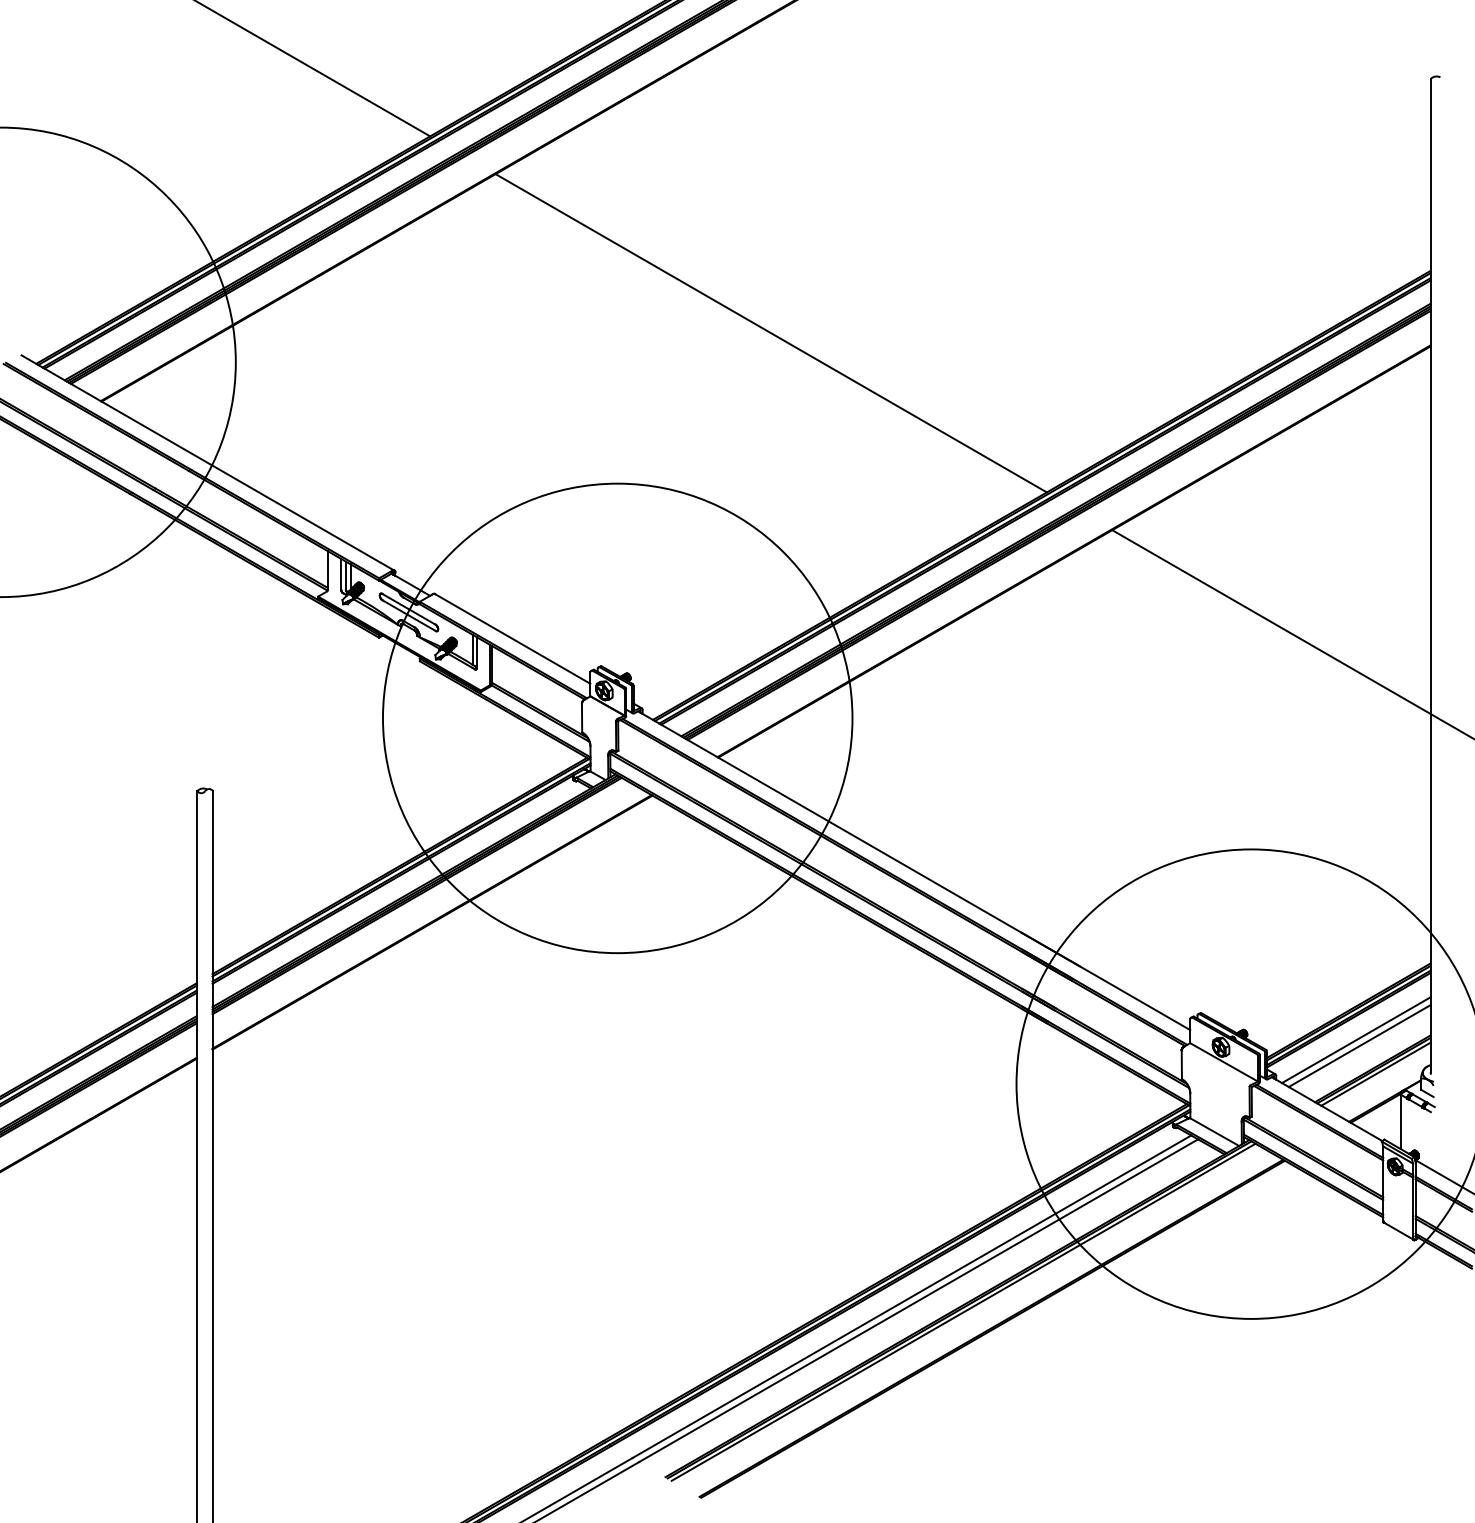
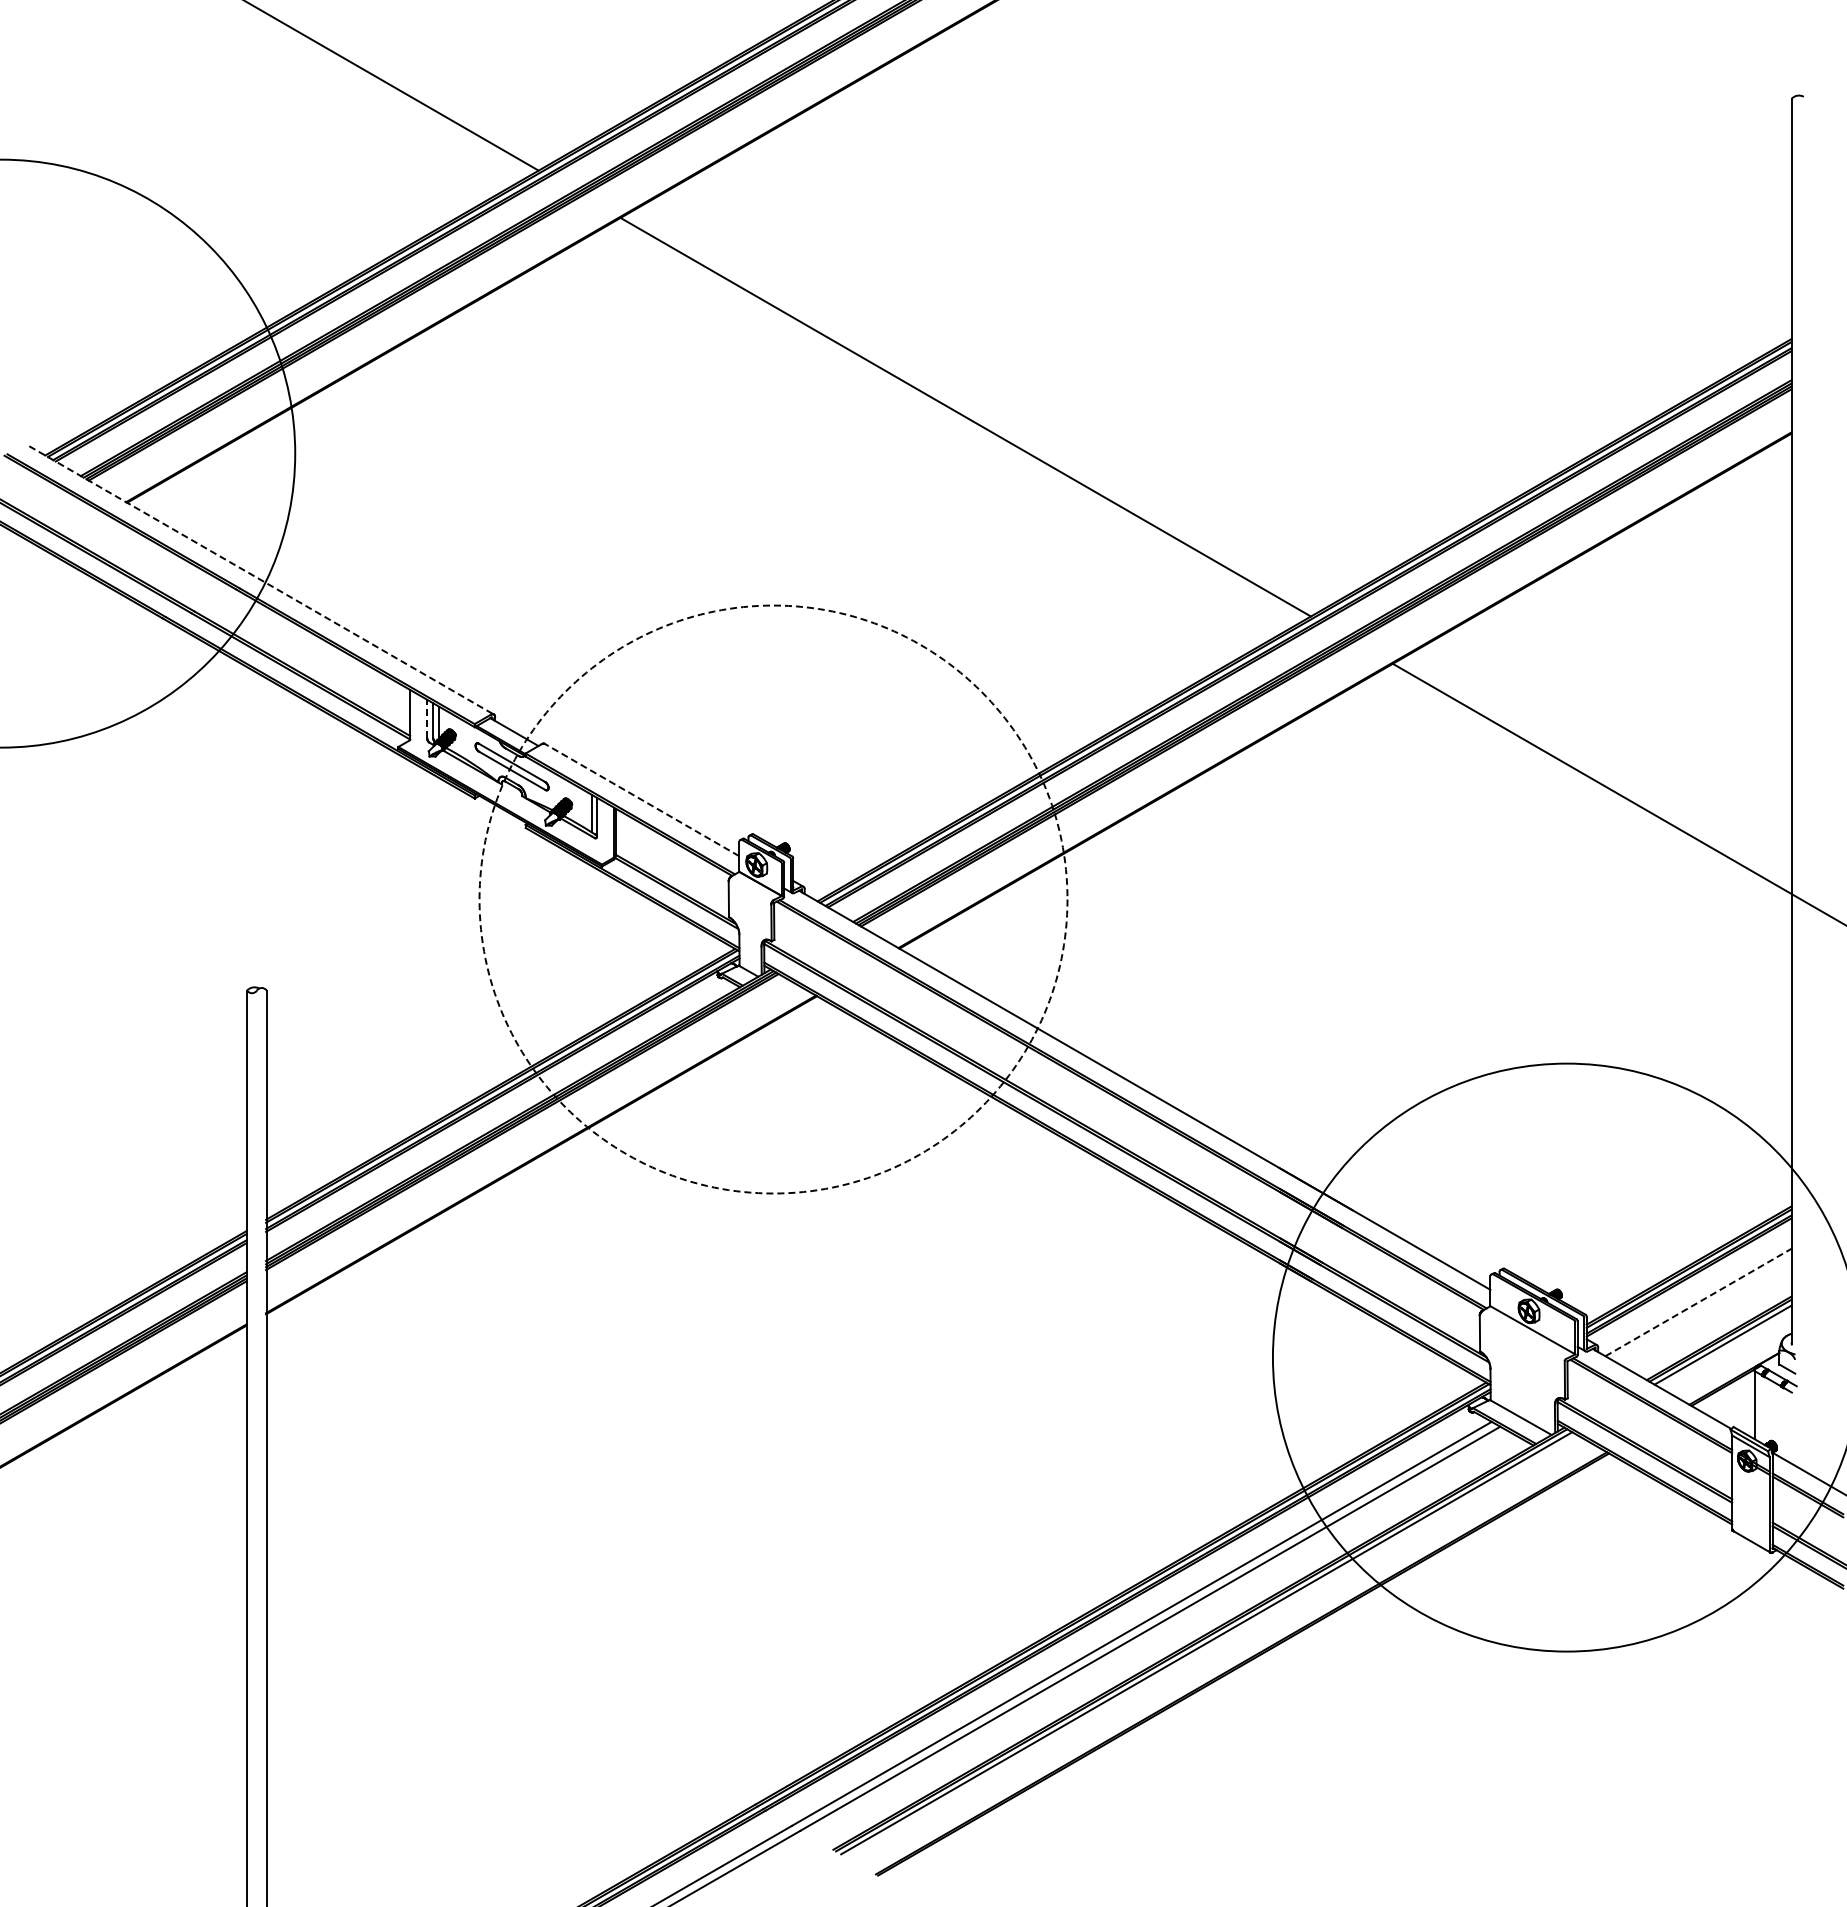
line: (207, 462) -> (259, 579), solid -> dashed
line: (341, 573) -> (427, 718), solid -> dashed
line: (512, 638) -> (641, 799), solid -> dashed
circle: (617, 718) -> (773, 899), solid -> dashed
line: (1356, 1040) -> (1698, 1302), solid -> dashed
line: (1359, 1045) -> (1702, 1309), removed

